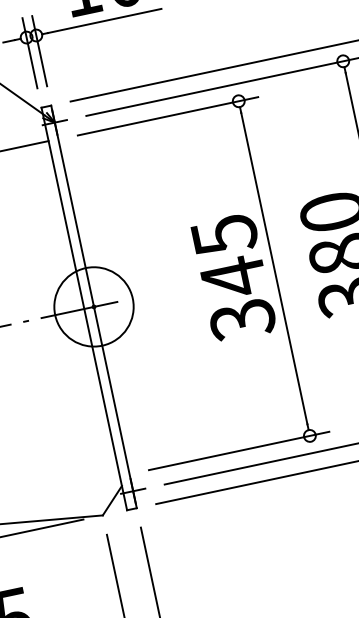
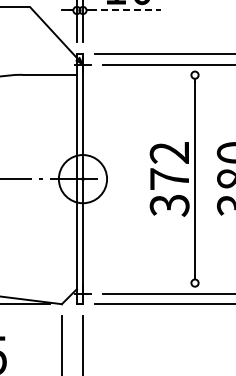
line: (104, 20) -> (125, 10), solid -> dashed
line: (168, 116) -> (151, 75), removed
text: (228, 256) -> (169, 166), 345 -> 372
line: (239, 451) -> (151, 283), removed

